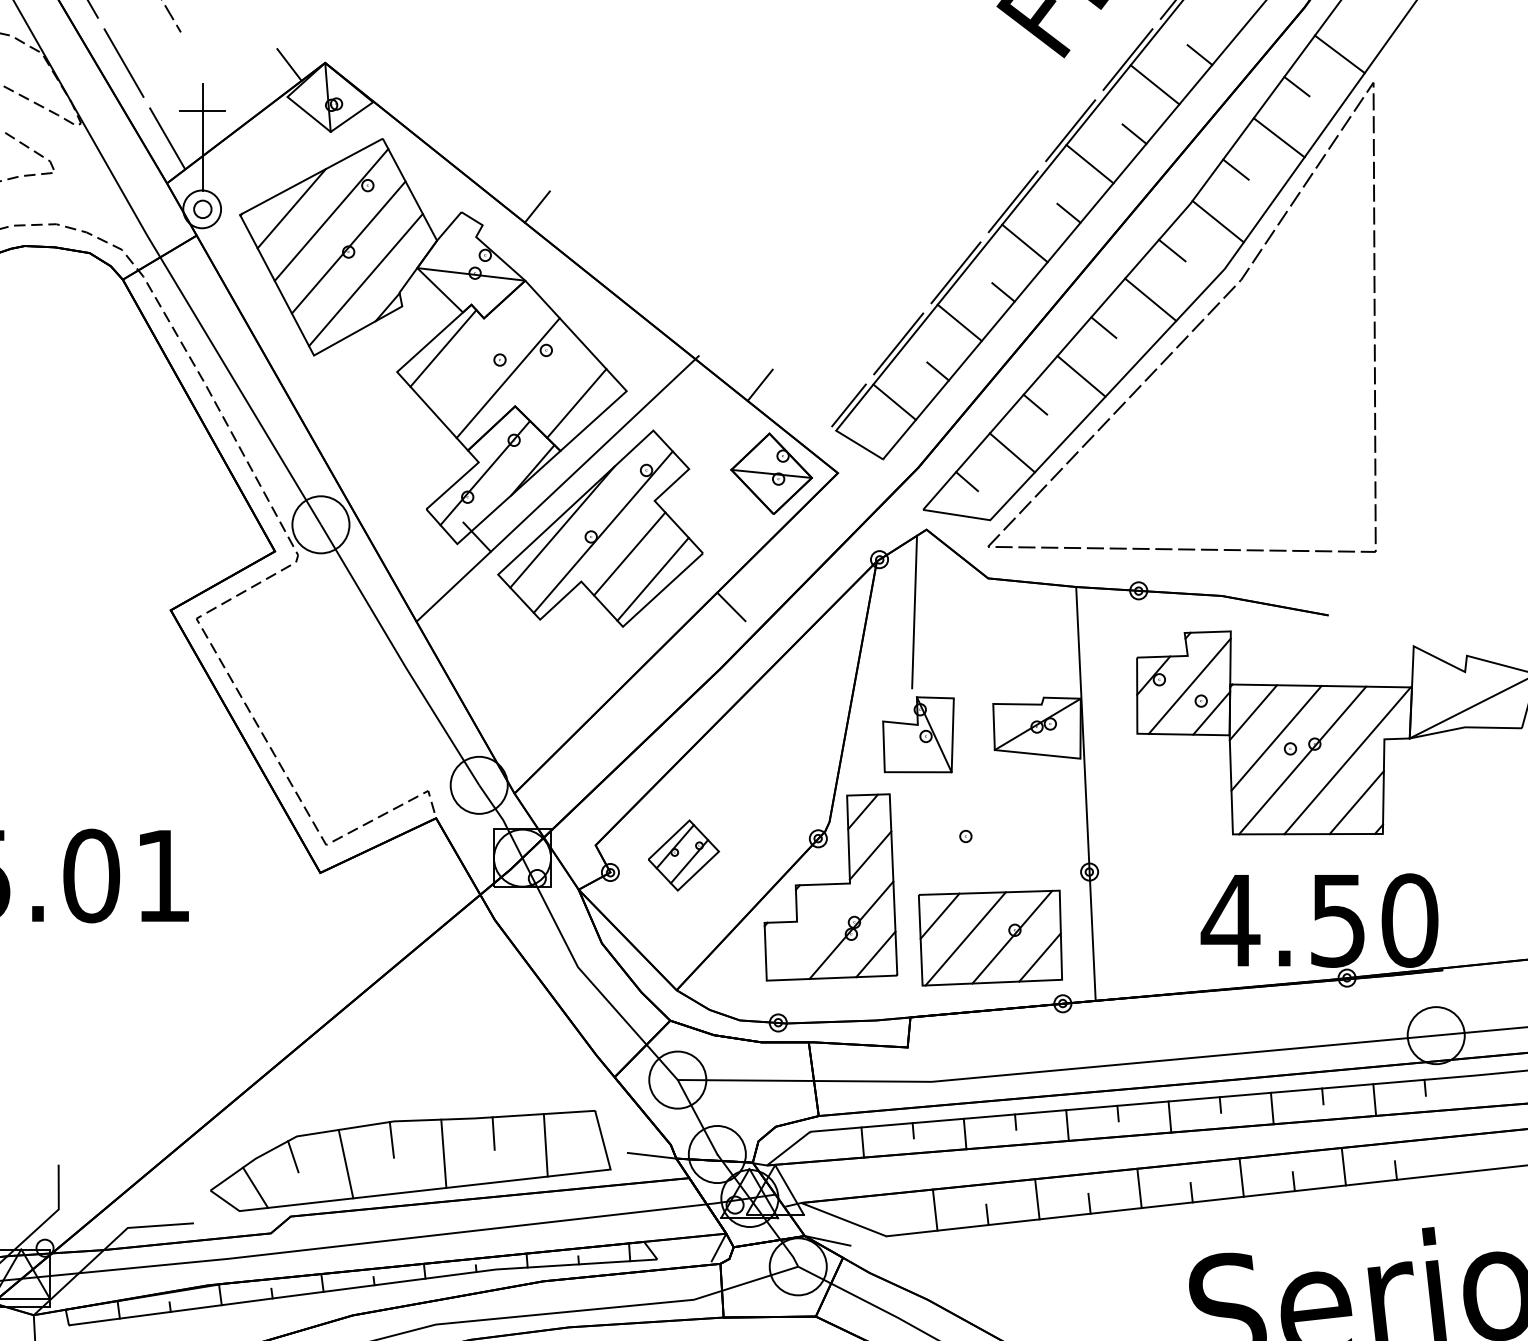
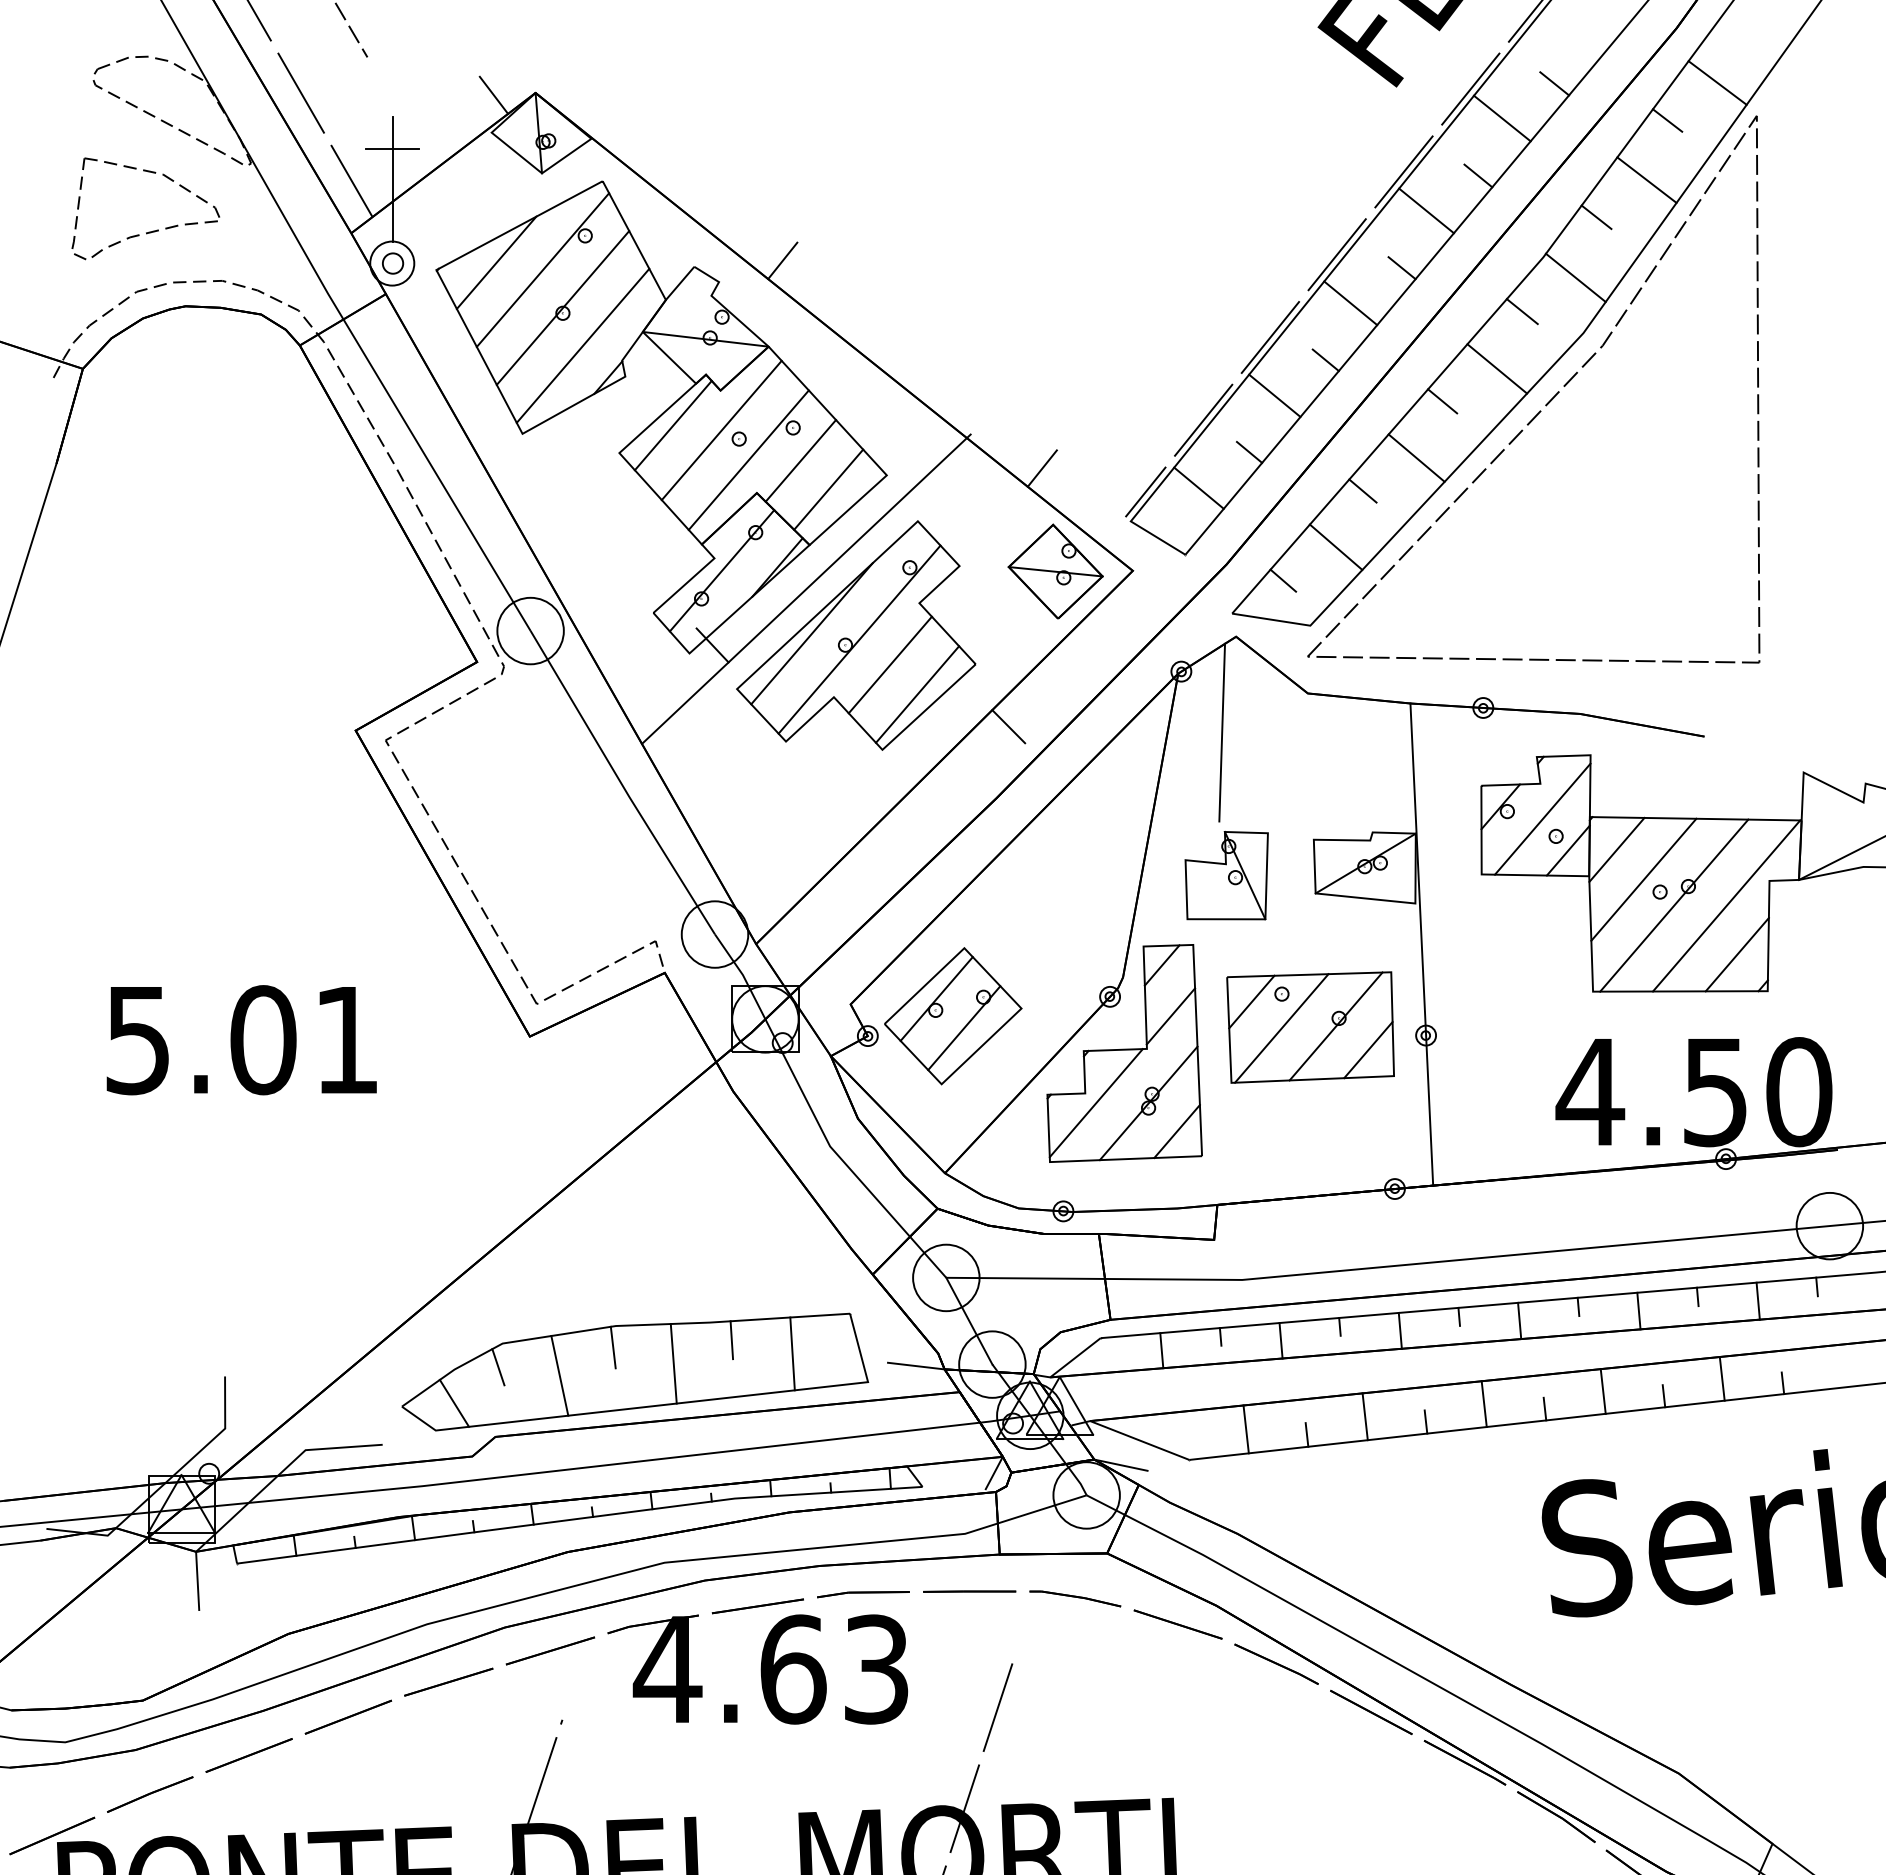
line: (484, 352) -> (721, 430), added
line: (552, 378) -> (800, 460), added
part: (683, 855) -> (953, 1016), size x1.67
line: (805, 930) -> (1095, 1103), added
part: (990, 938) -> (1310, 1027), moved

